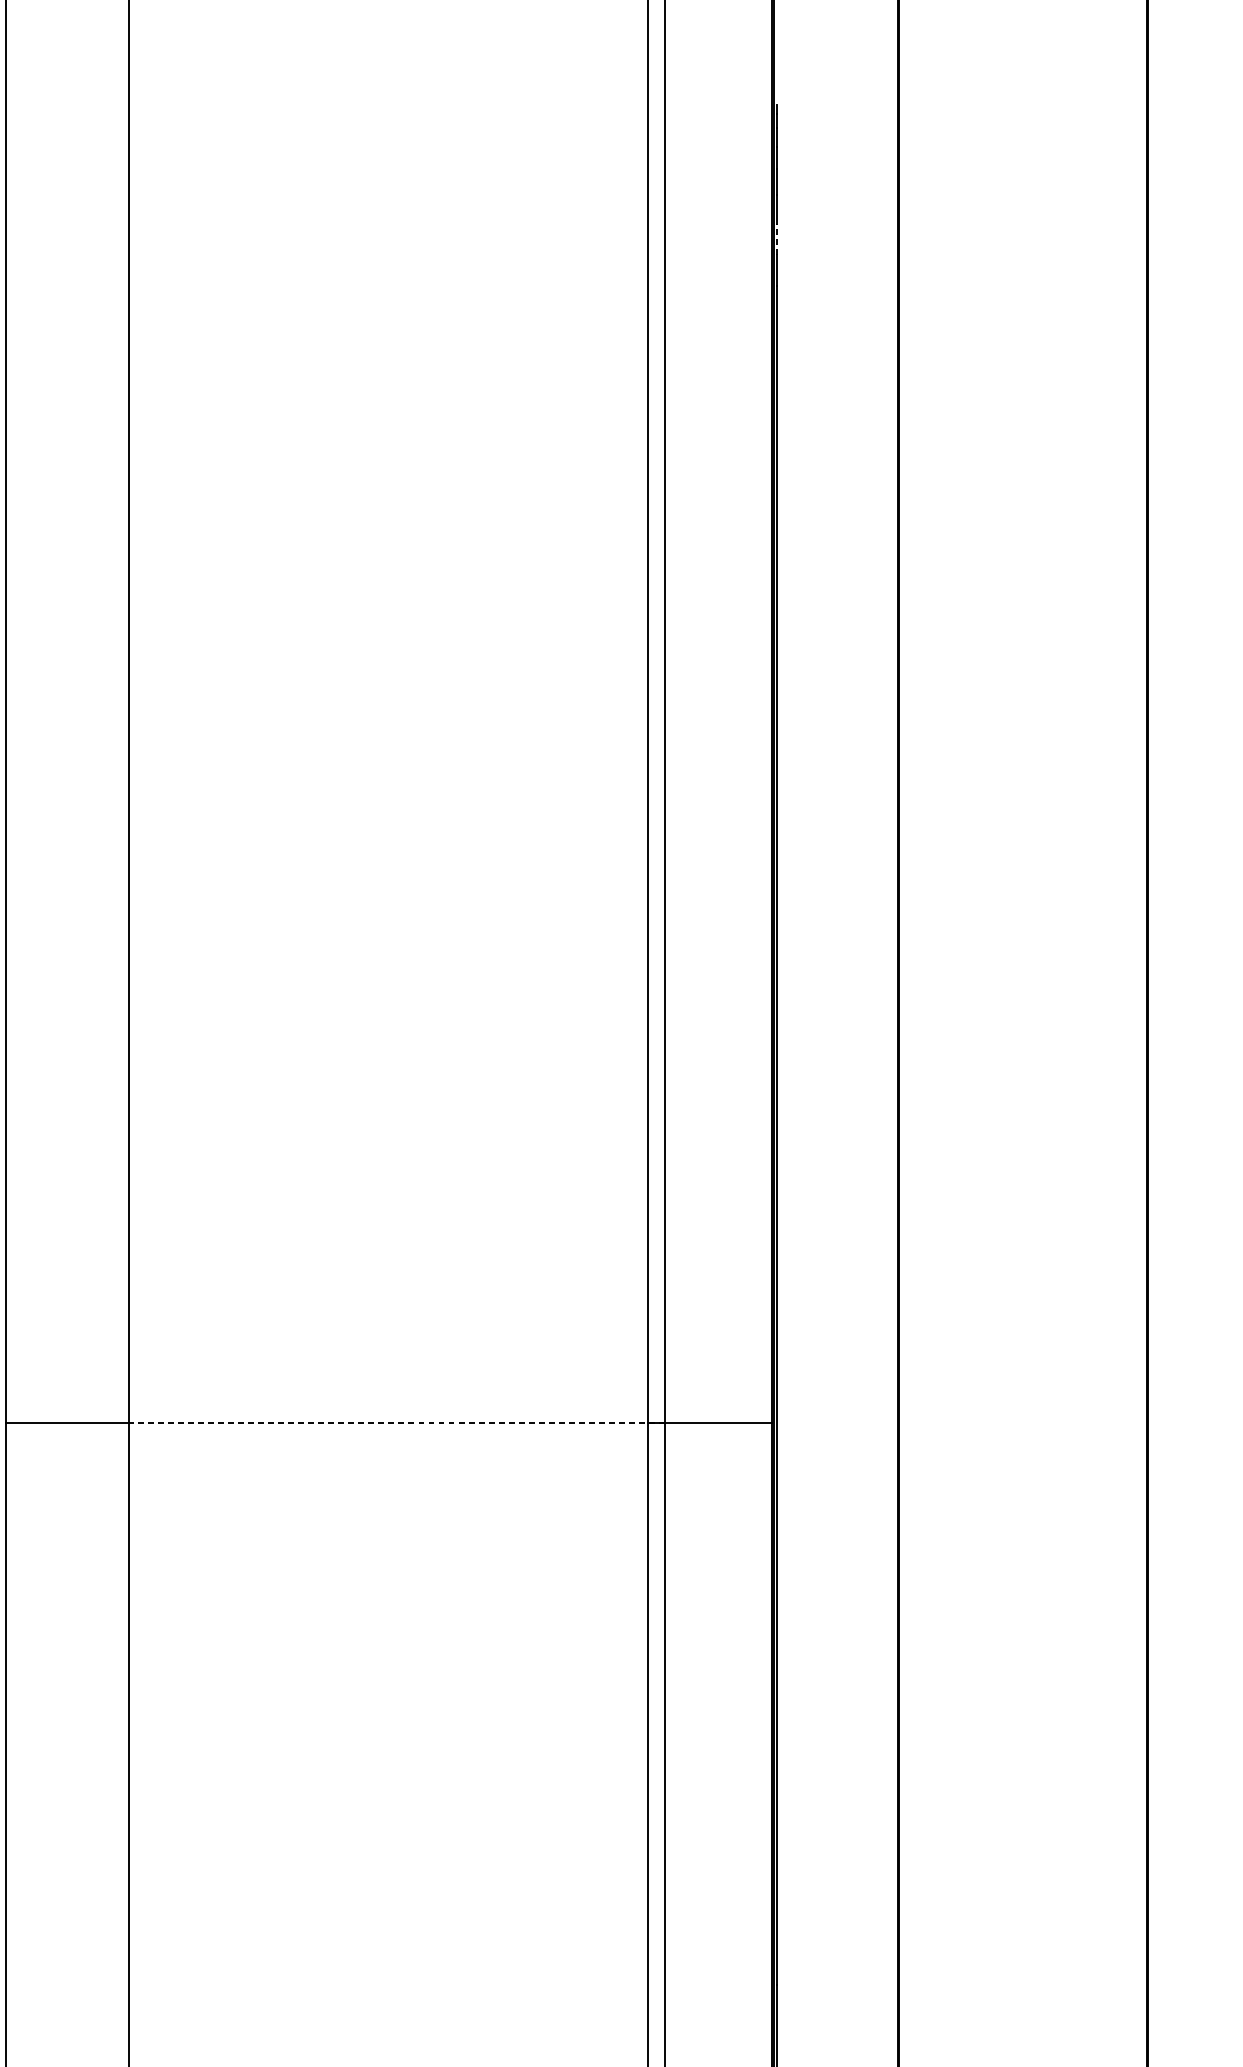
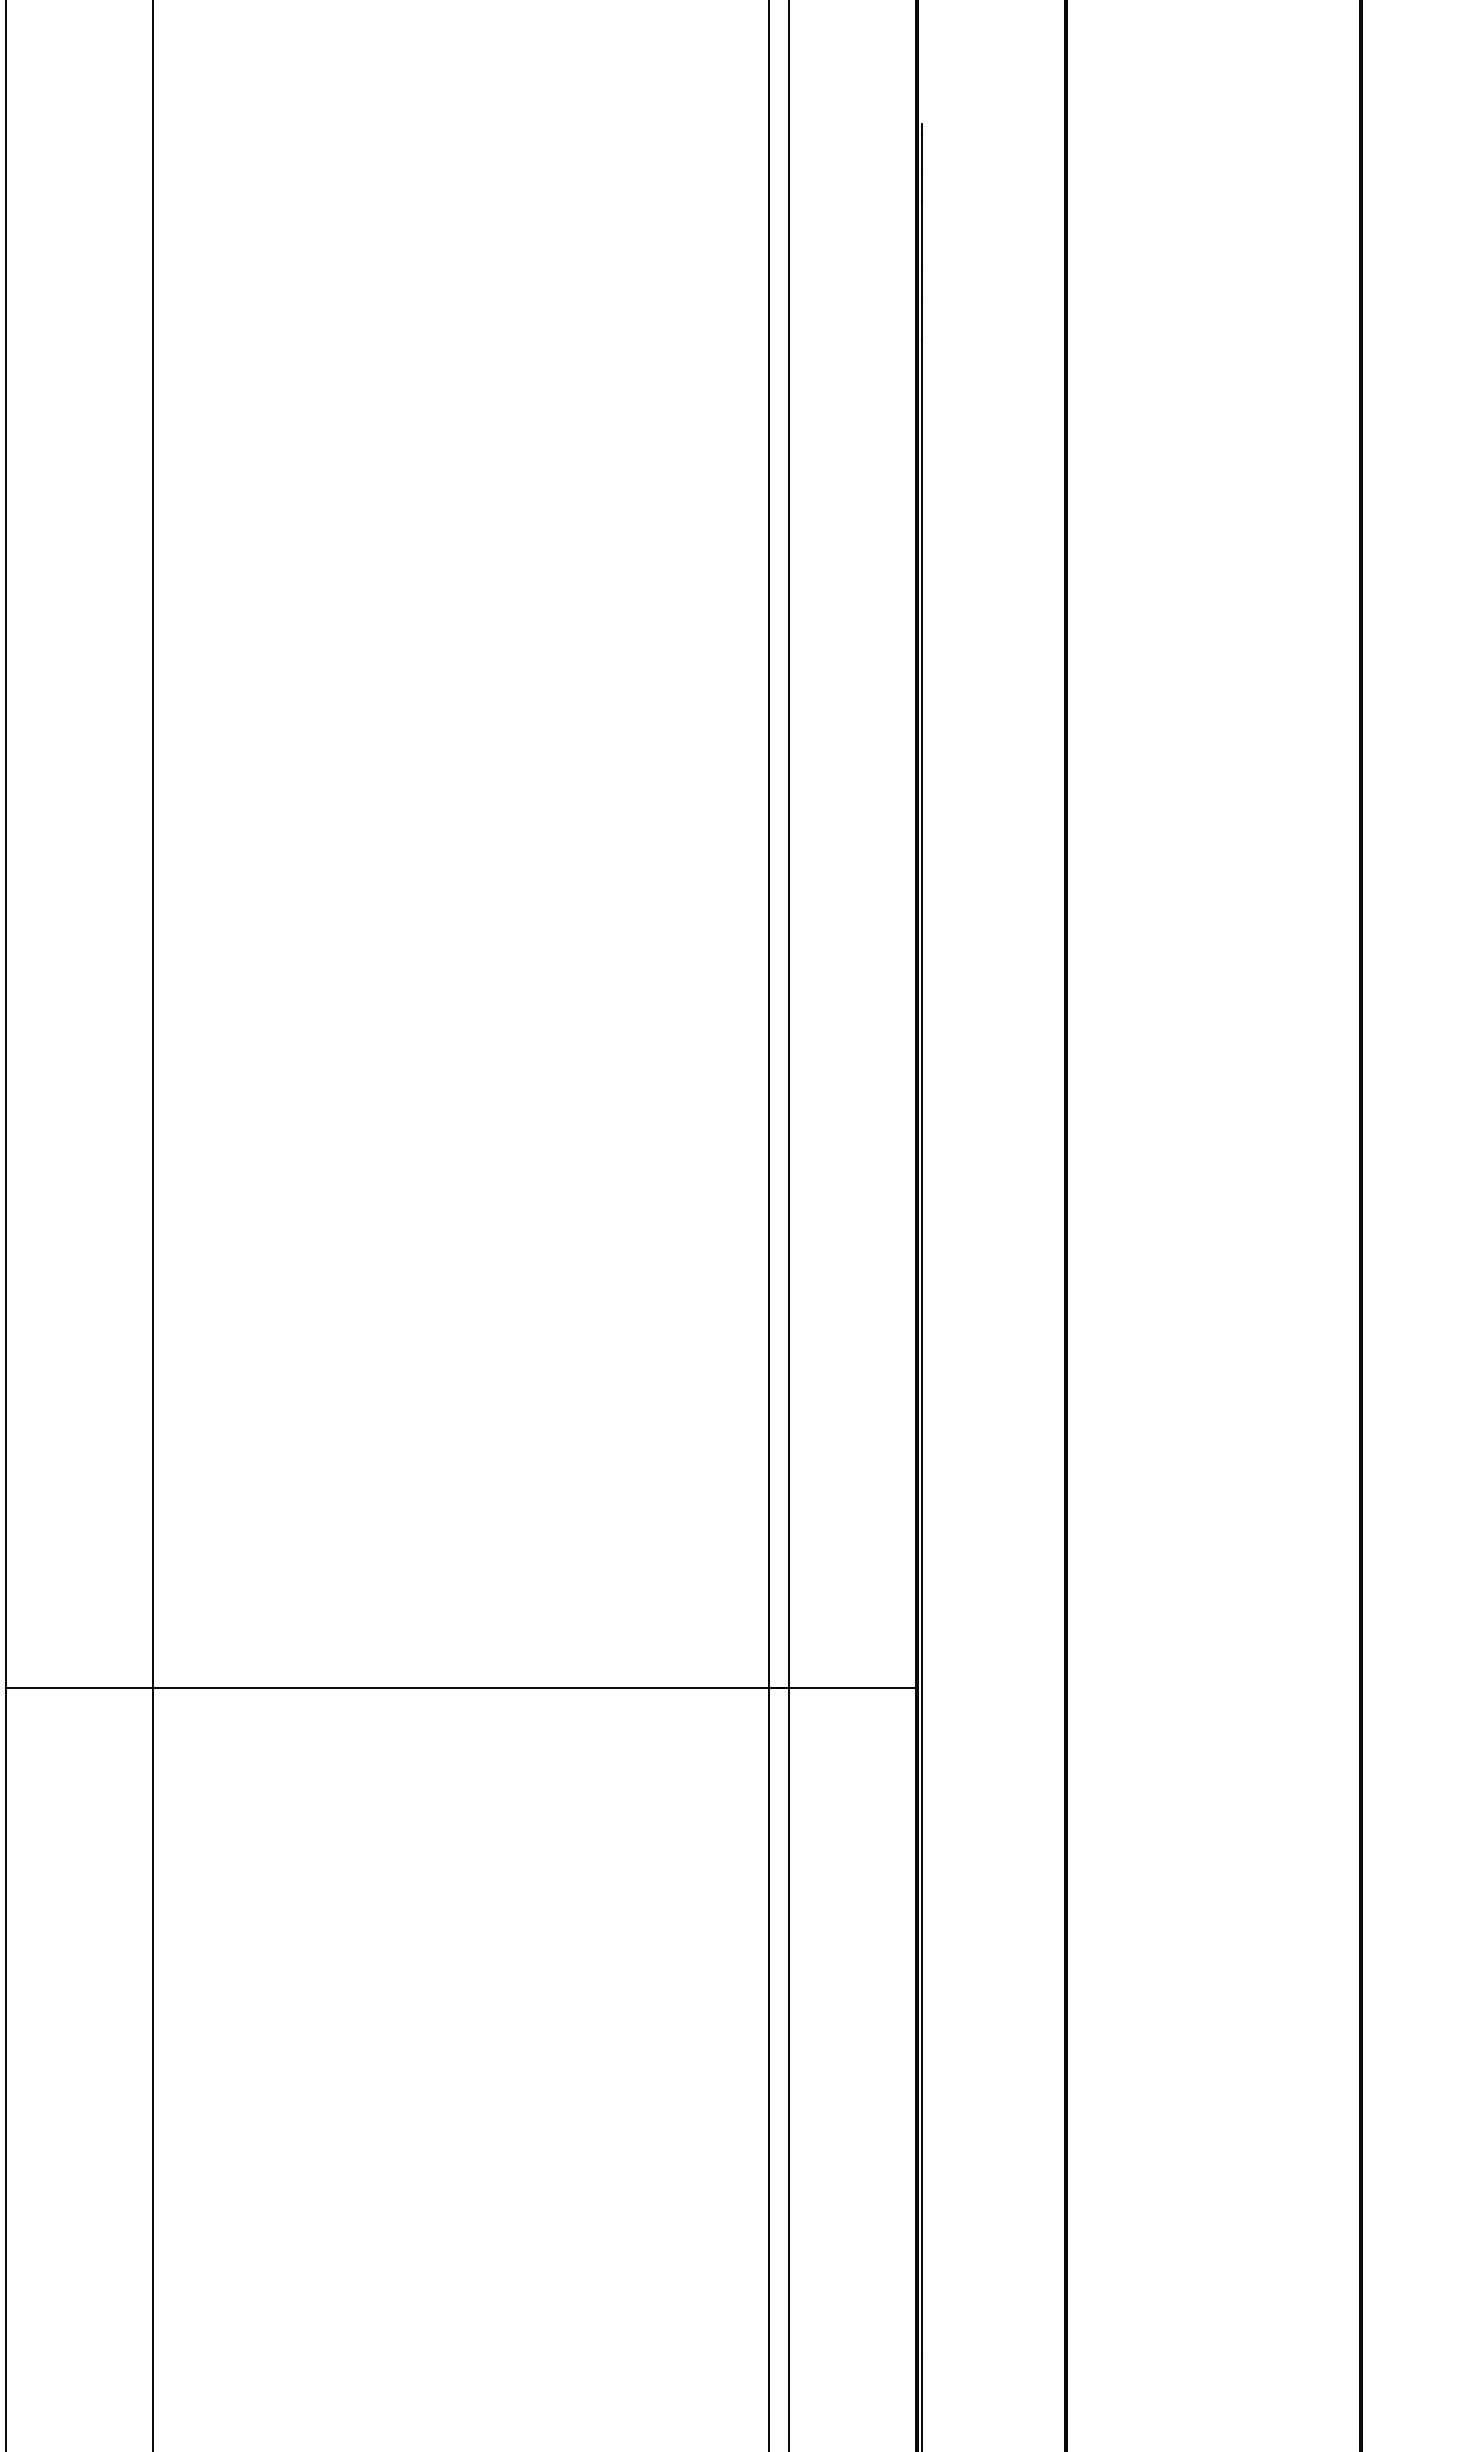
line: (777, 238) -> (922, 283), dashed -> solid
line: (396, 1423) -> (470, 1688), dashed -> solid

